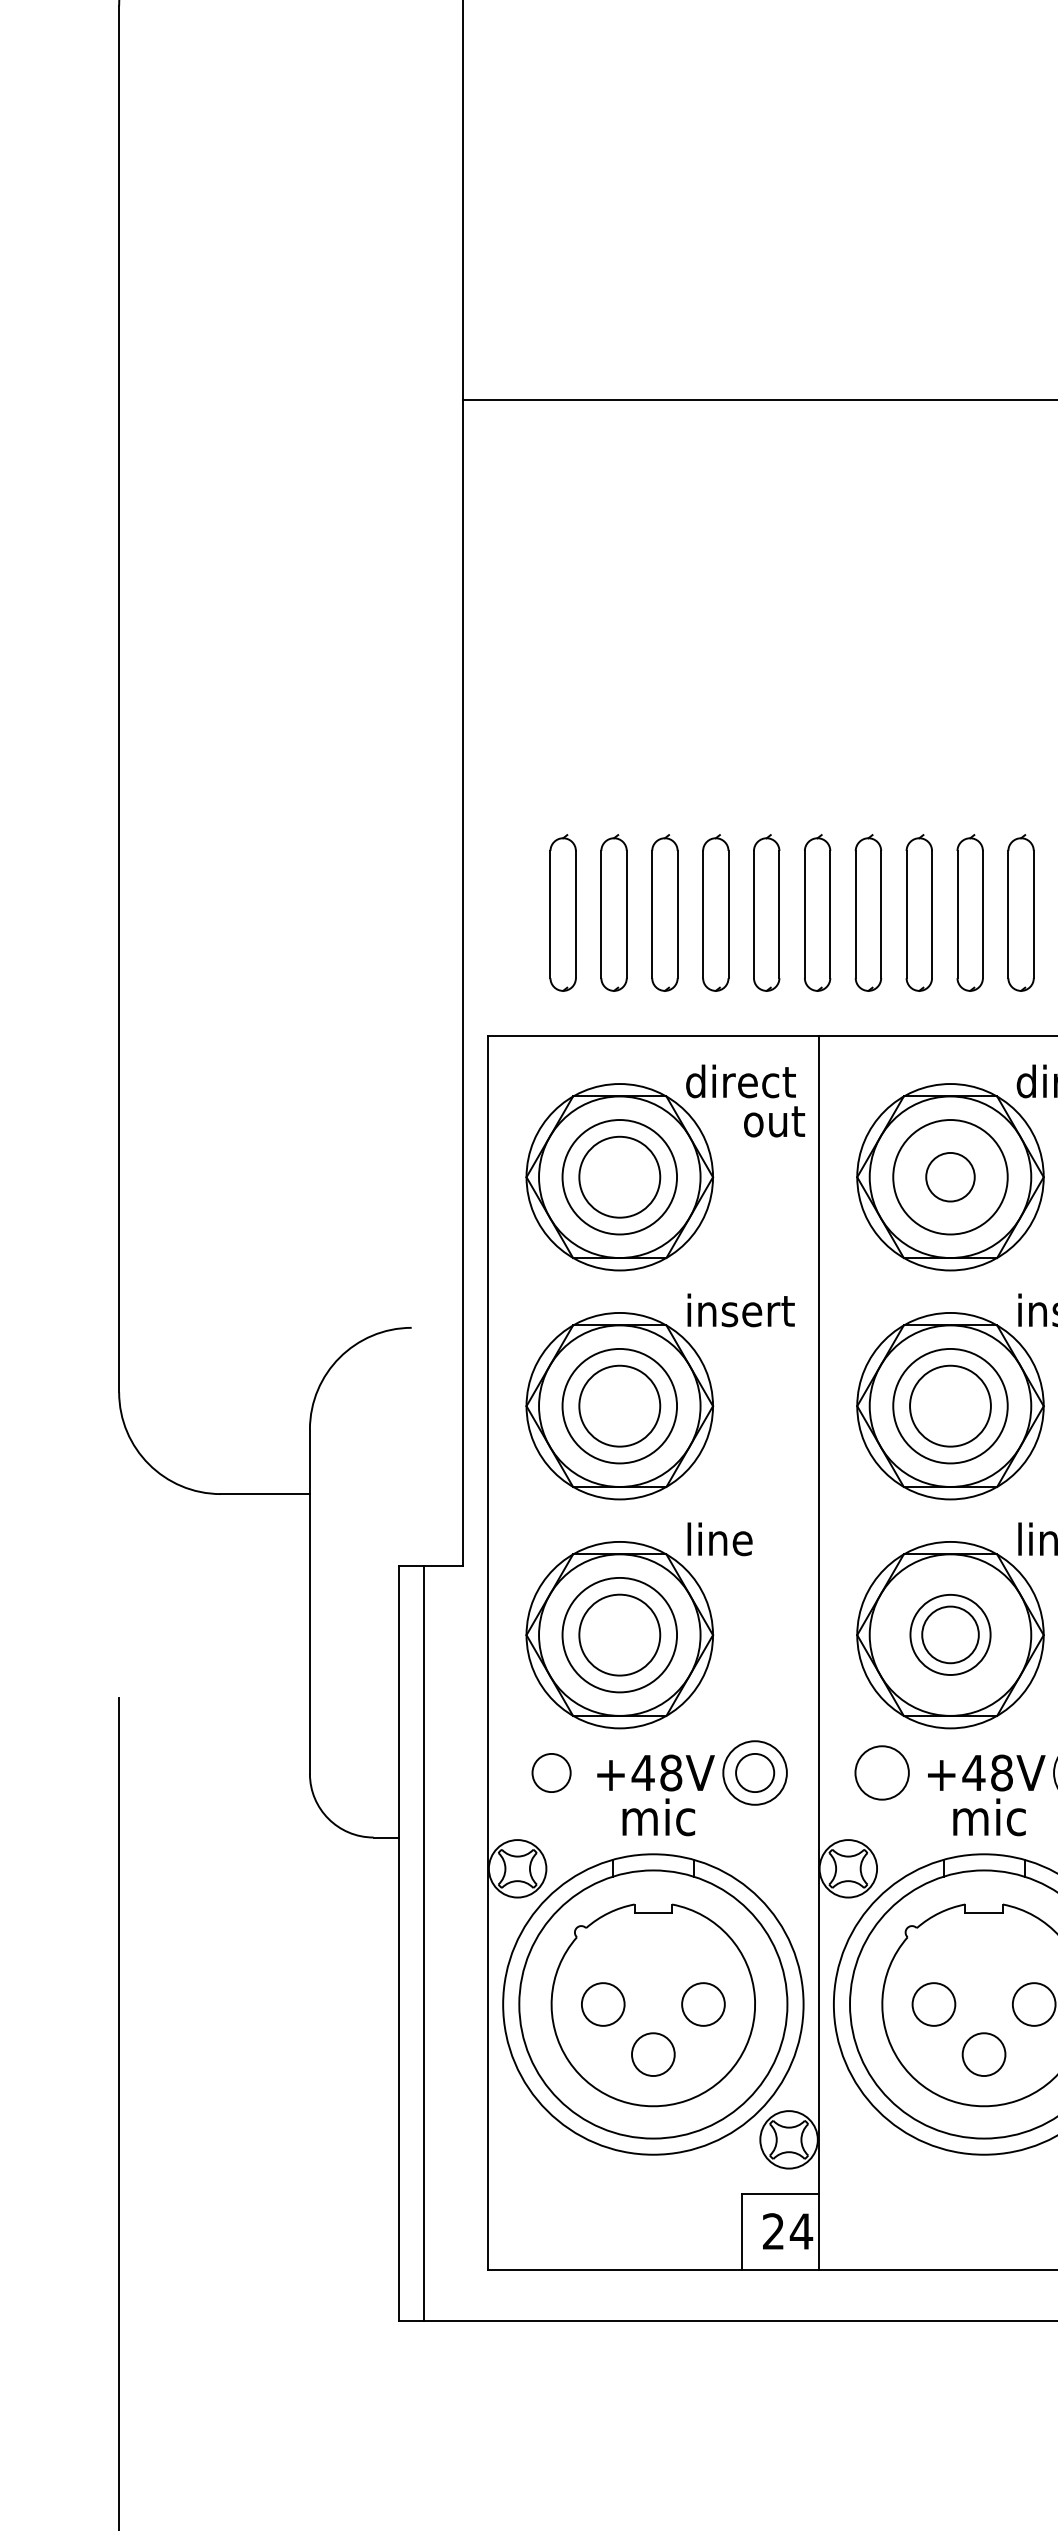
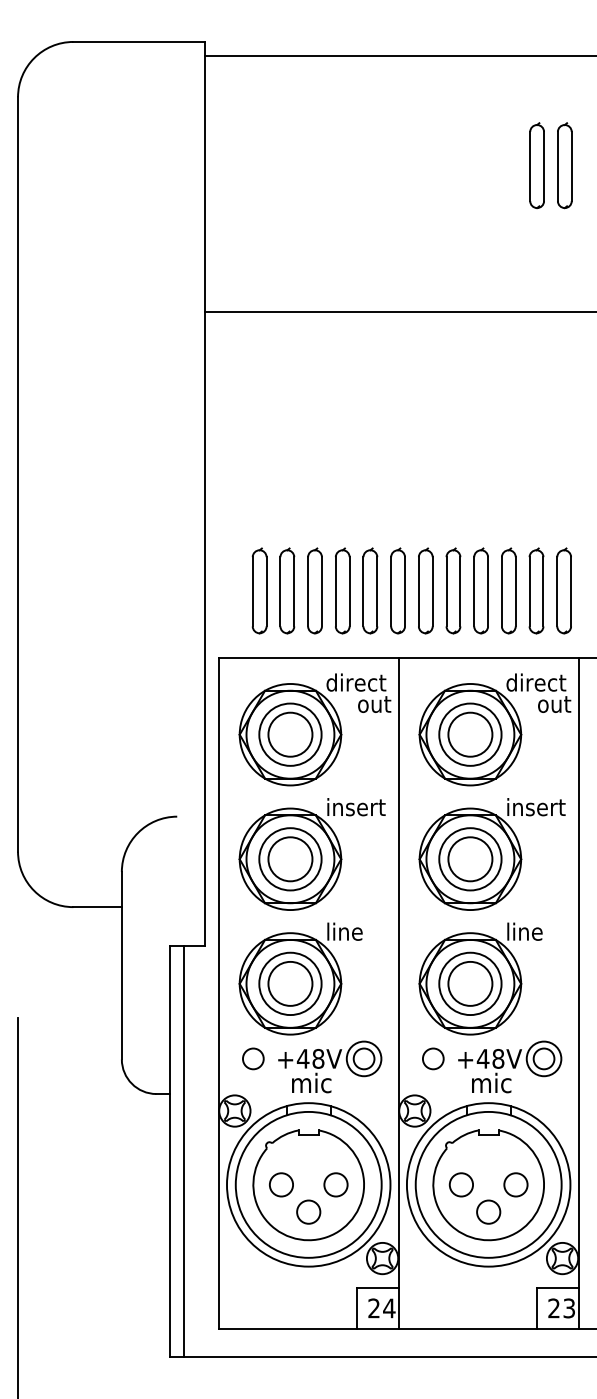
circle: (950, 1176) -> (470, 734), size x1.67
part: (950, 1634) -> (470, 983), size x1.43
circle: (882, 1772) -> (433, 1058), size x0.71

